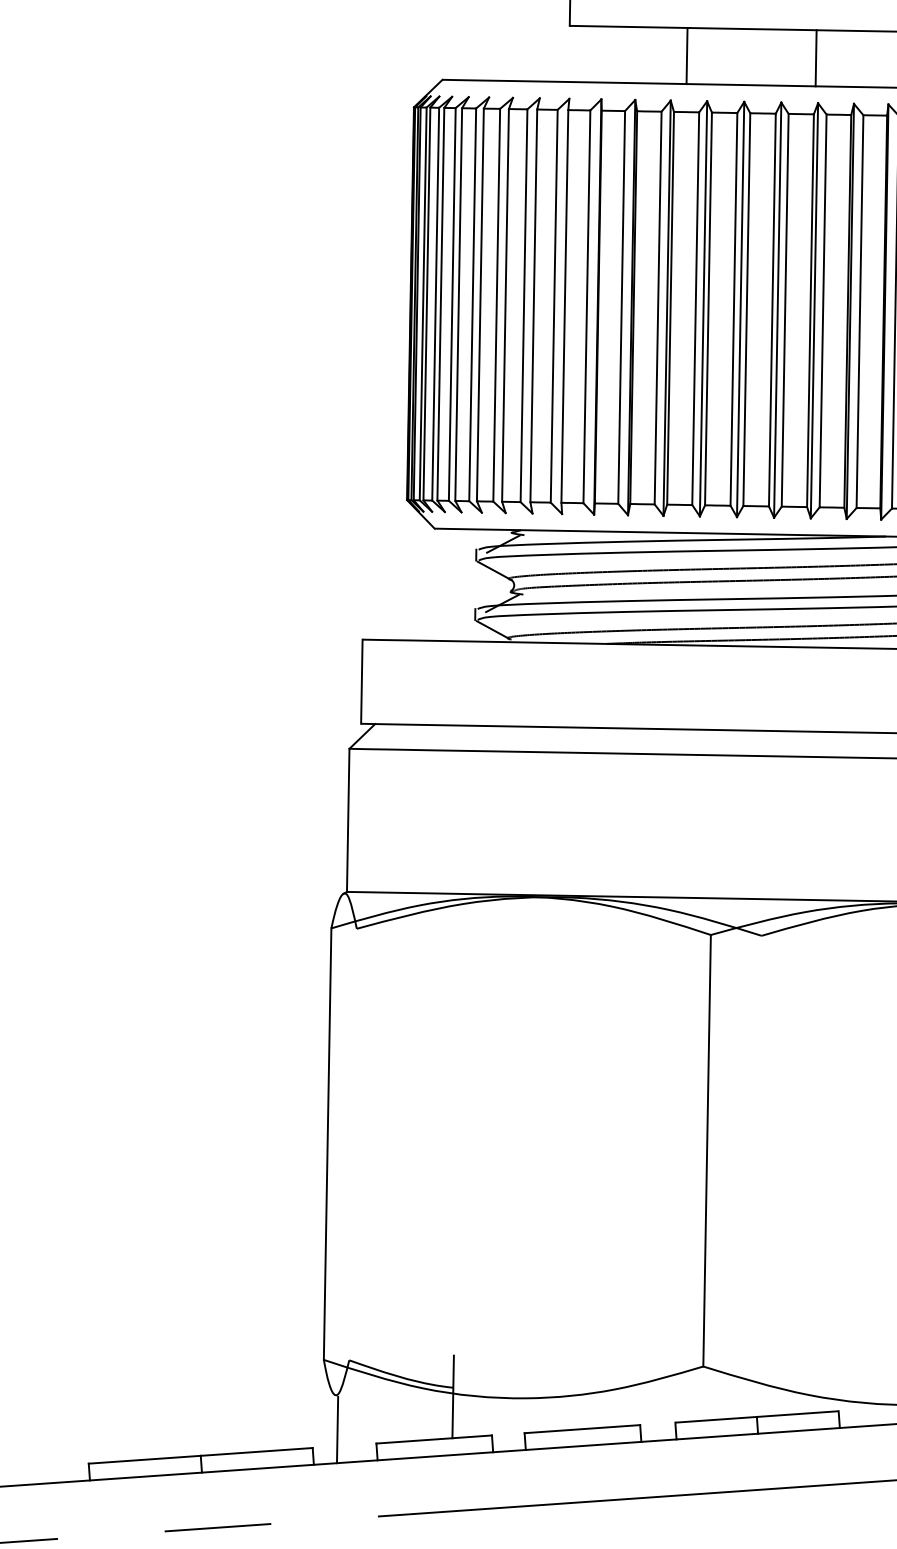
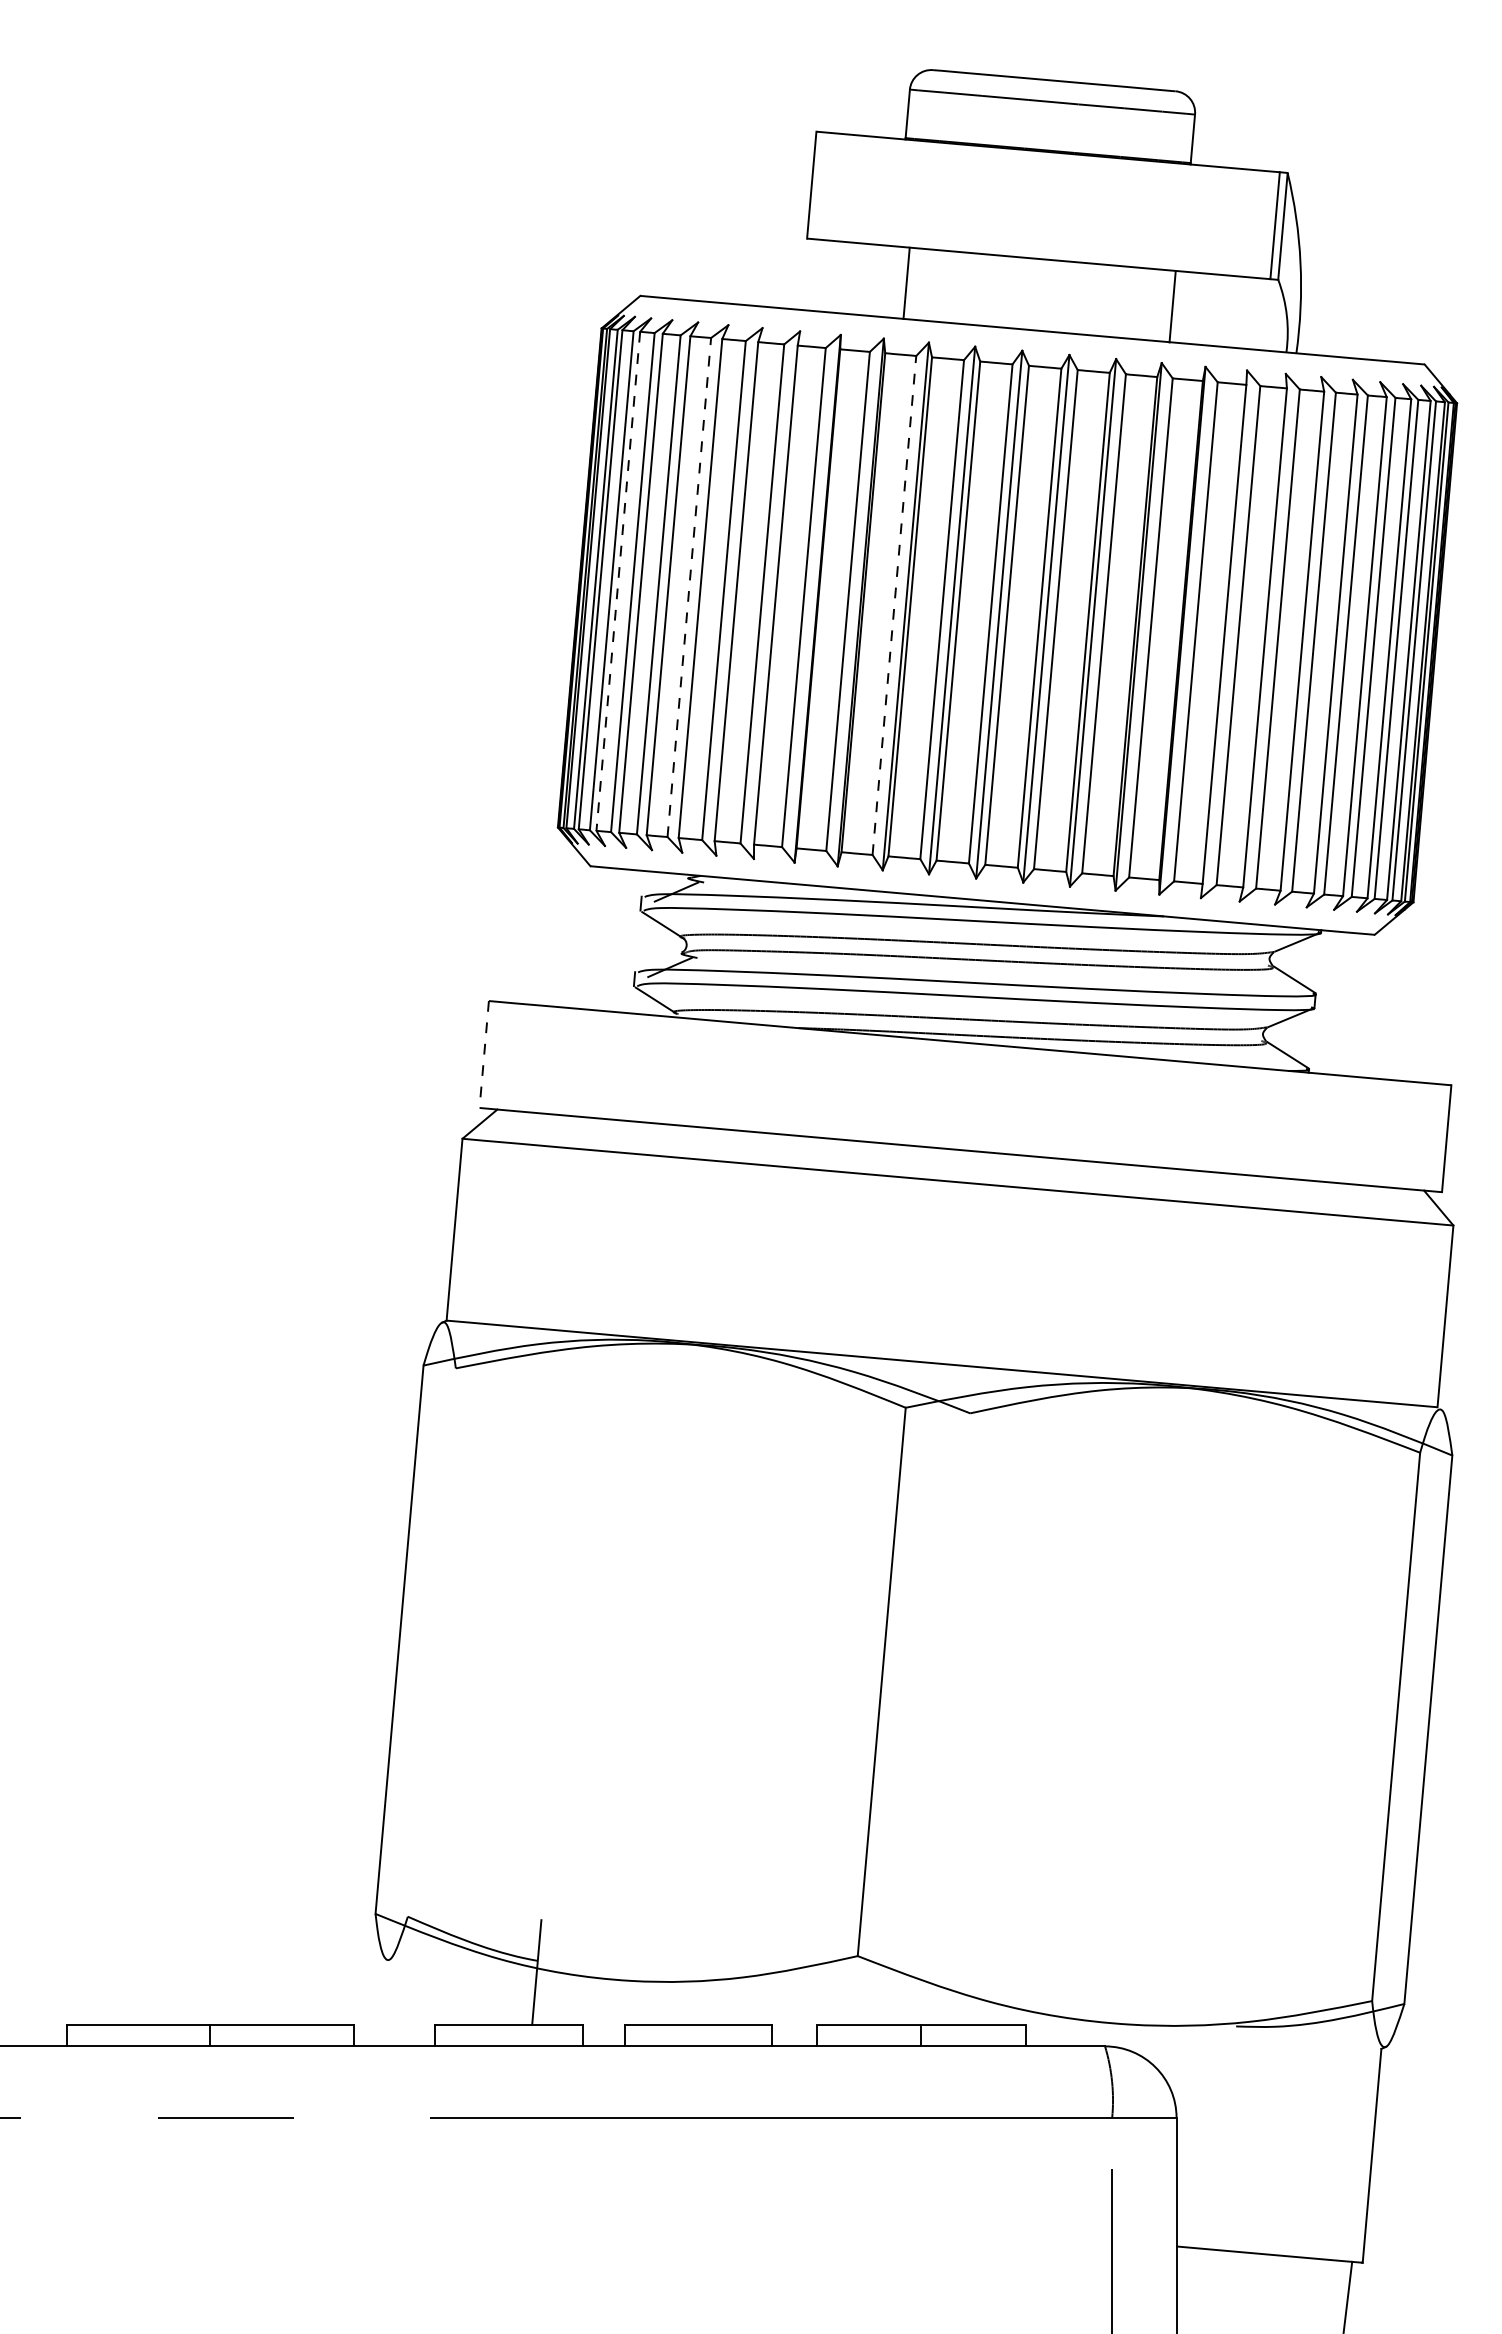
line: (686, 56) -> (906, 283), moved
line: (815, 58) -> (1172, 306), moved
line: (441, 304) -> (618, 581), solid -> dashed
line: (496, 305) -> (689, 587), solid -> dashed
line: (658, 307) -> (894, 604), solid -> dashed
line: (362, 681) -> (484, 1054), solid -> dashed
line: (337, 1430) -> (386, 2004), removed

